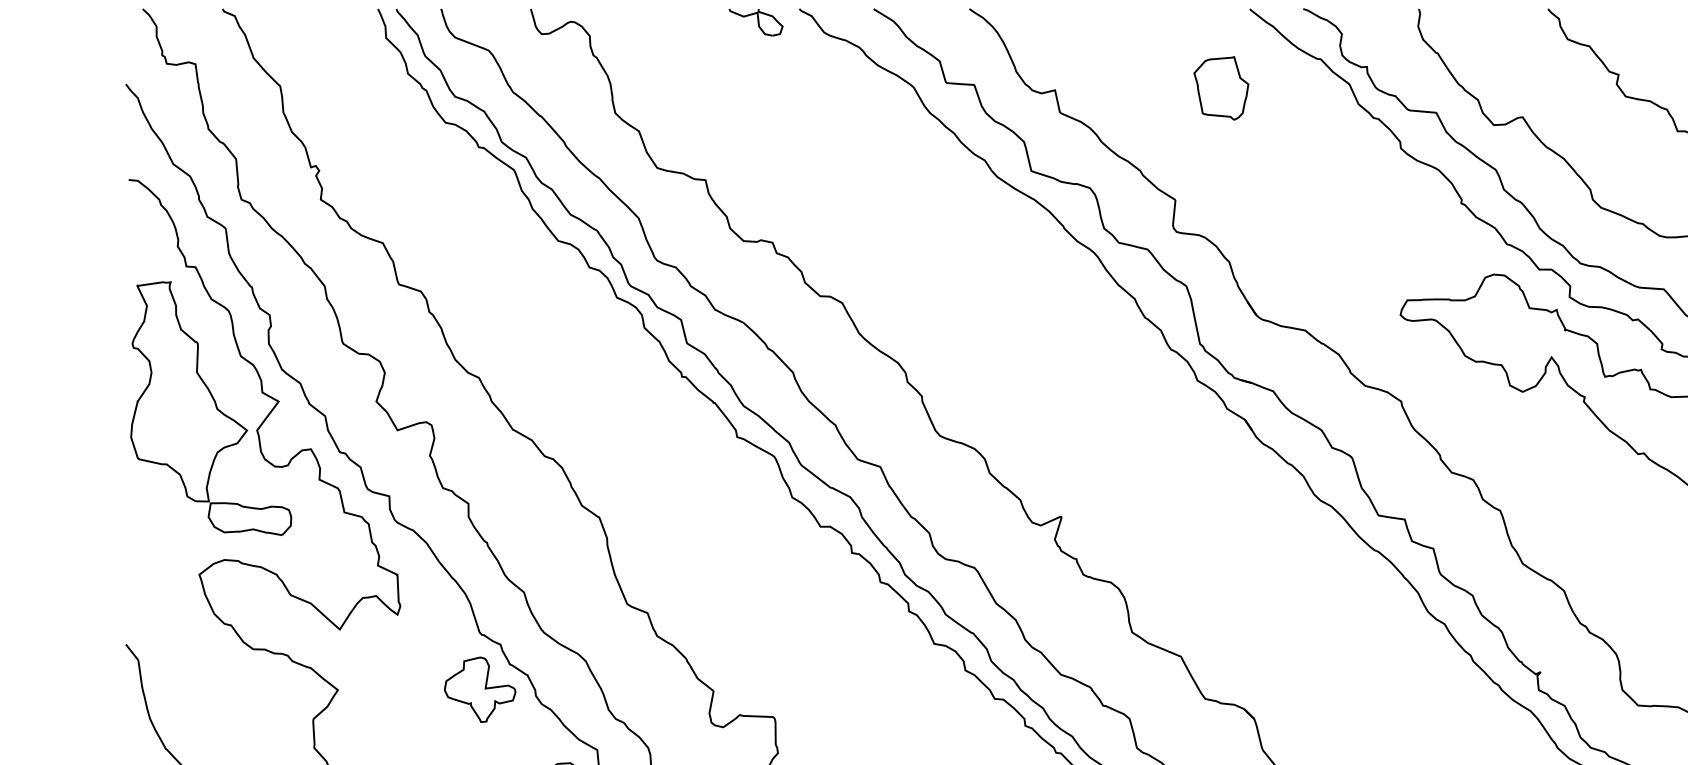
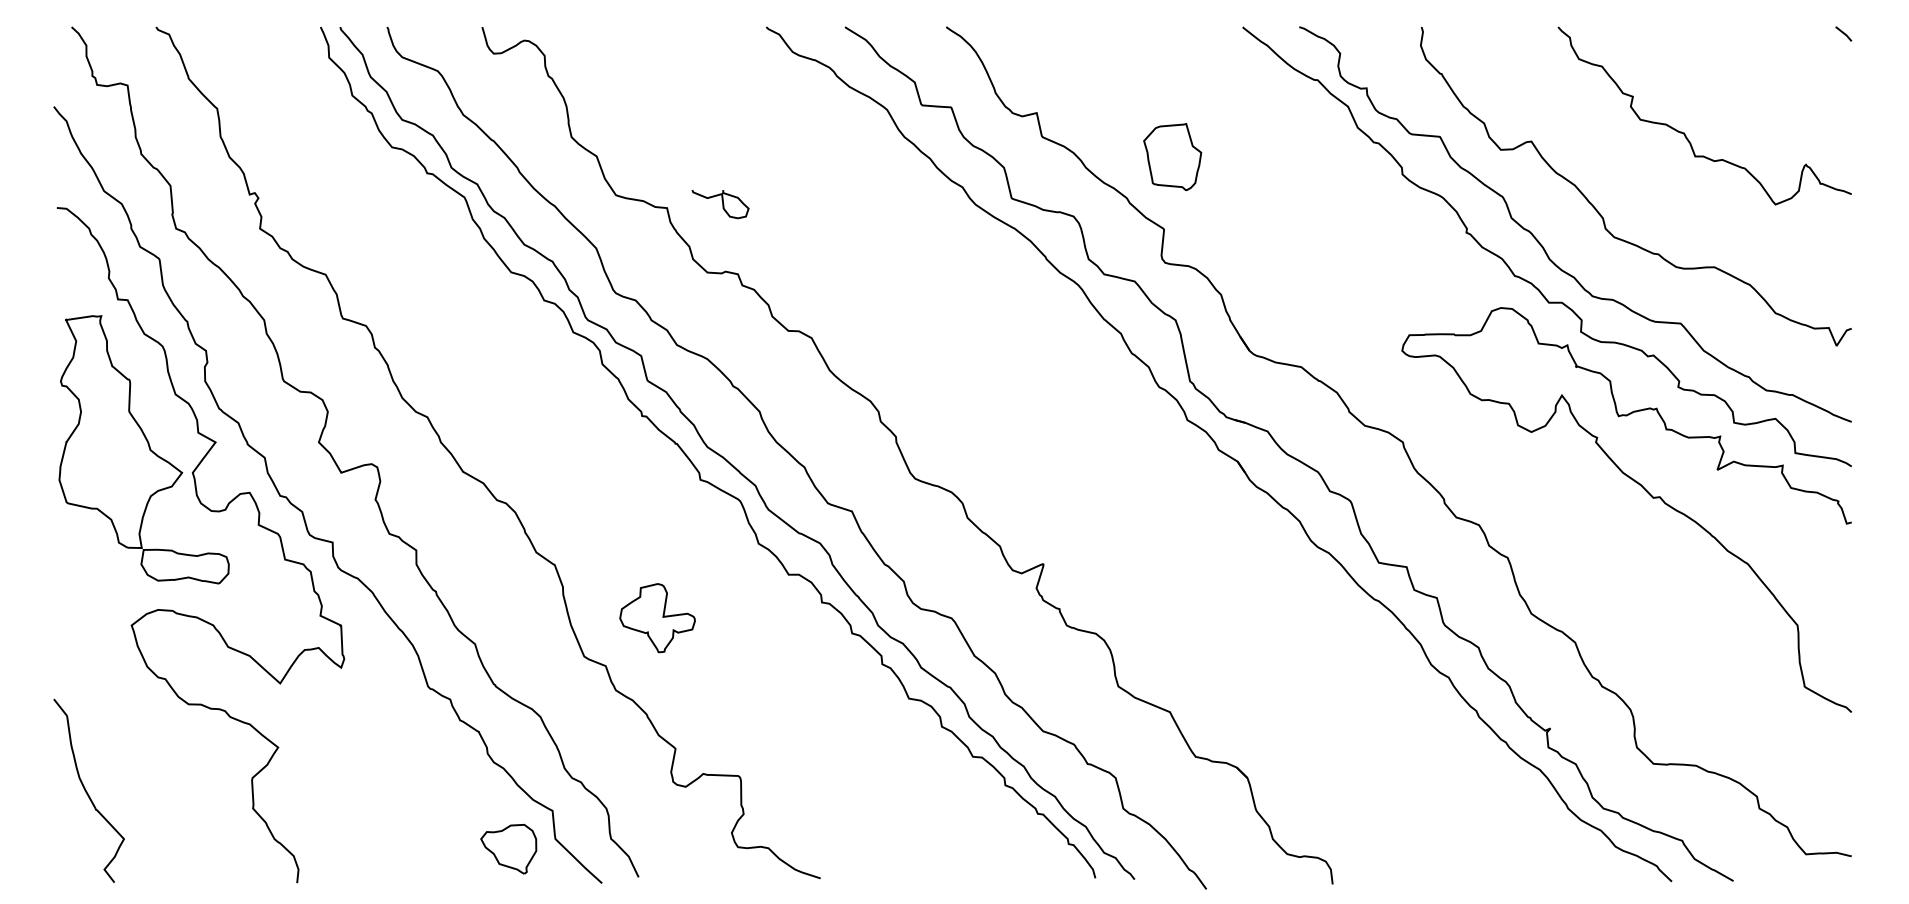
part: (756, 22) -> (720, 204), moved
part: (1221, 87) -> (1172, 156), moved
part: (480, 690) -> (657, 618), moved

